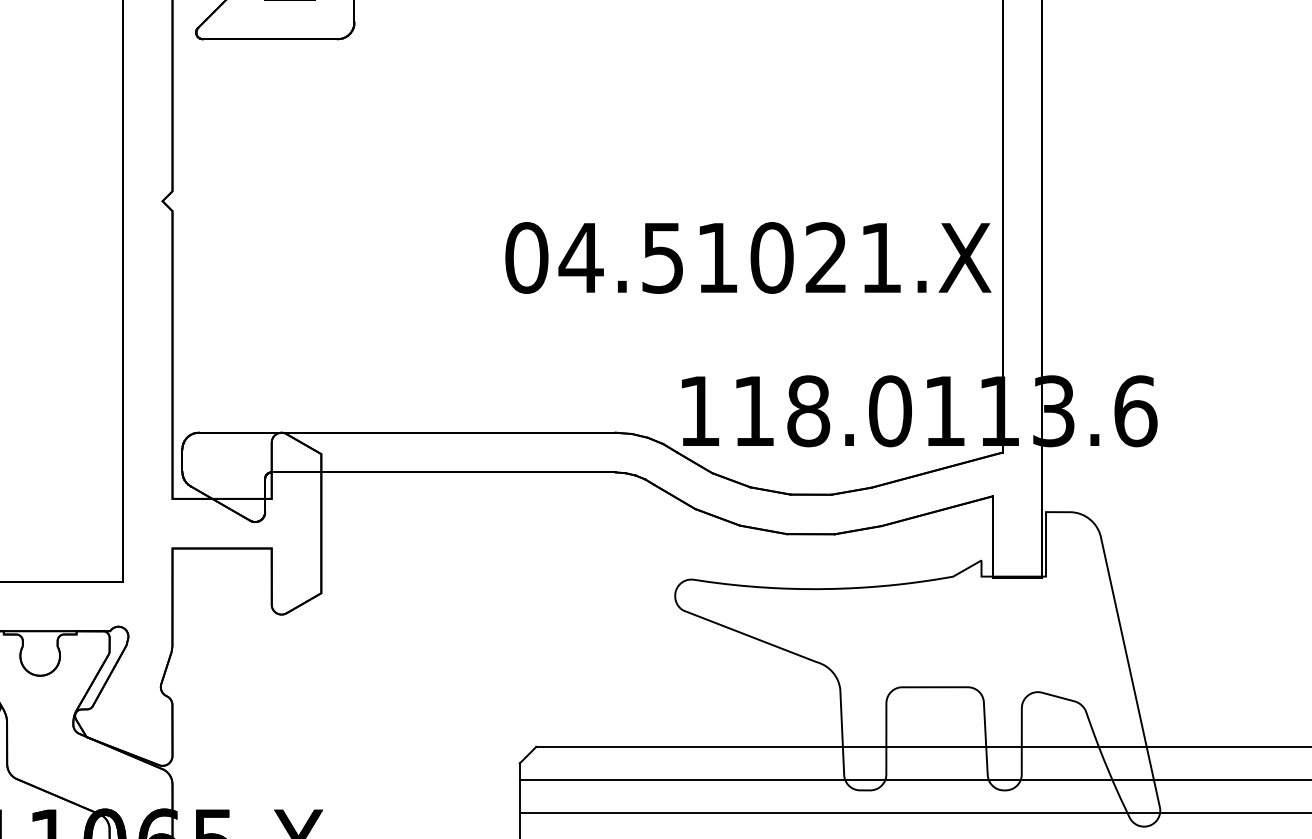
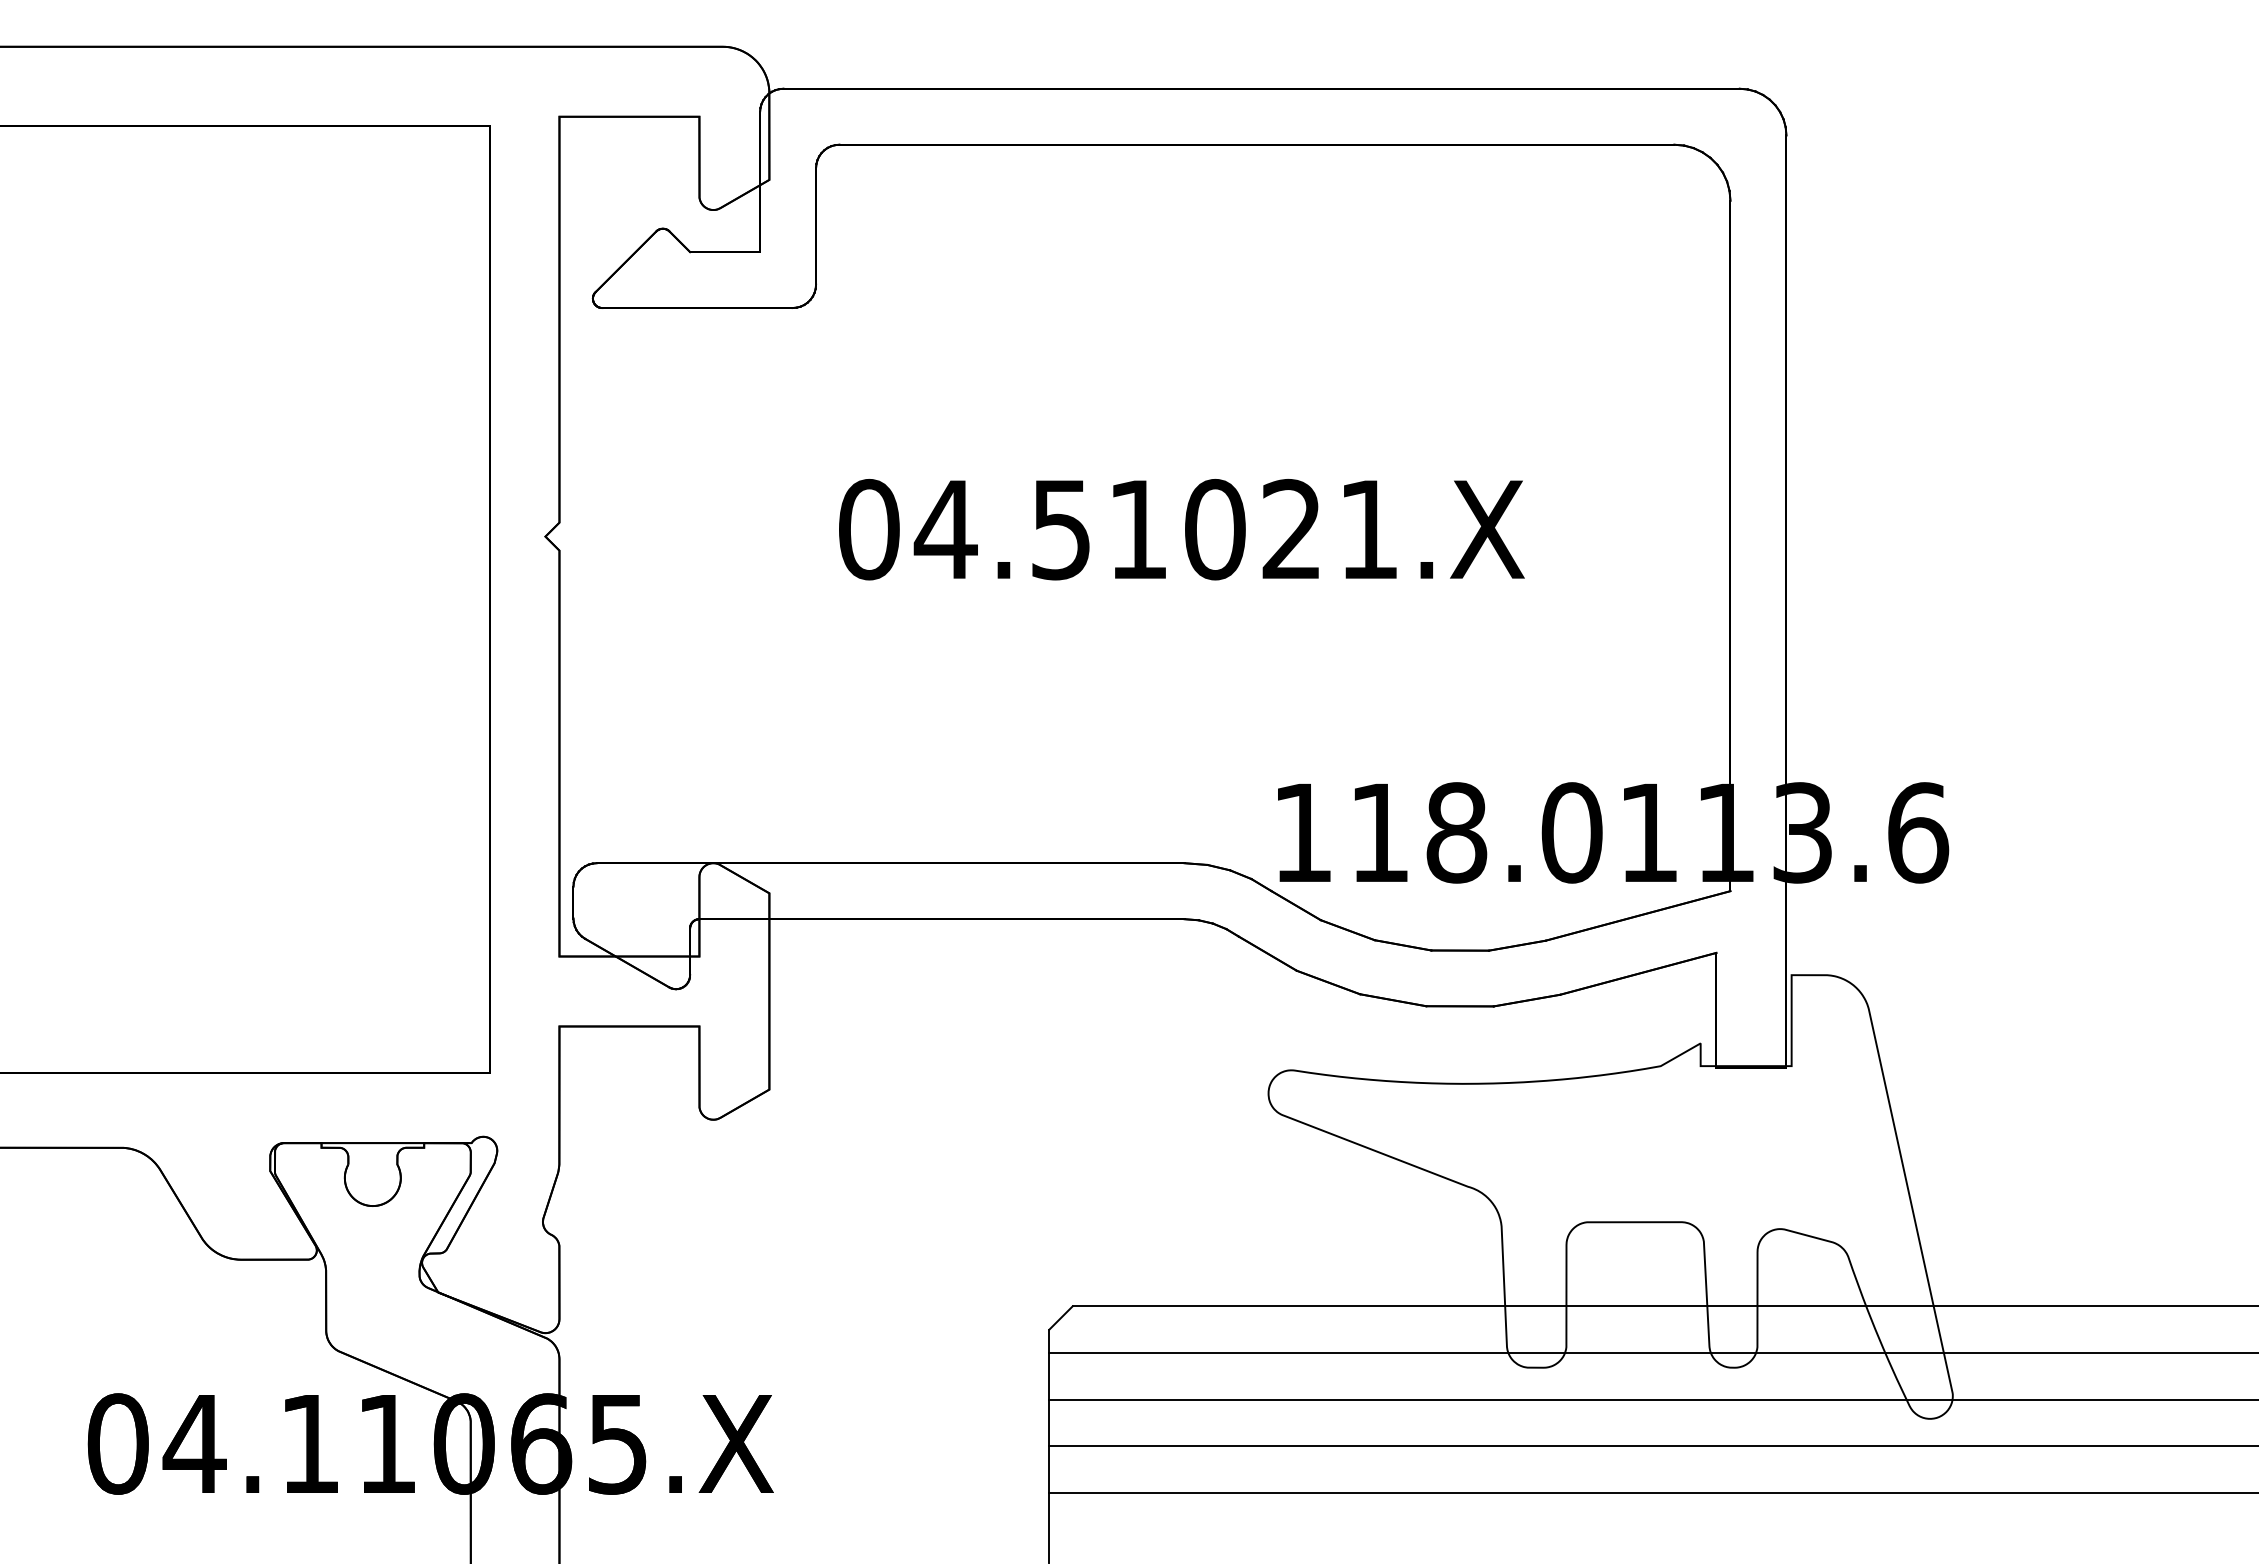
text: (748, 257) -> (1181, 529), moved

